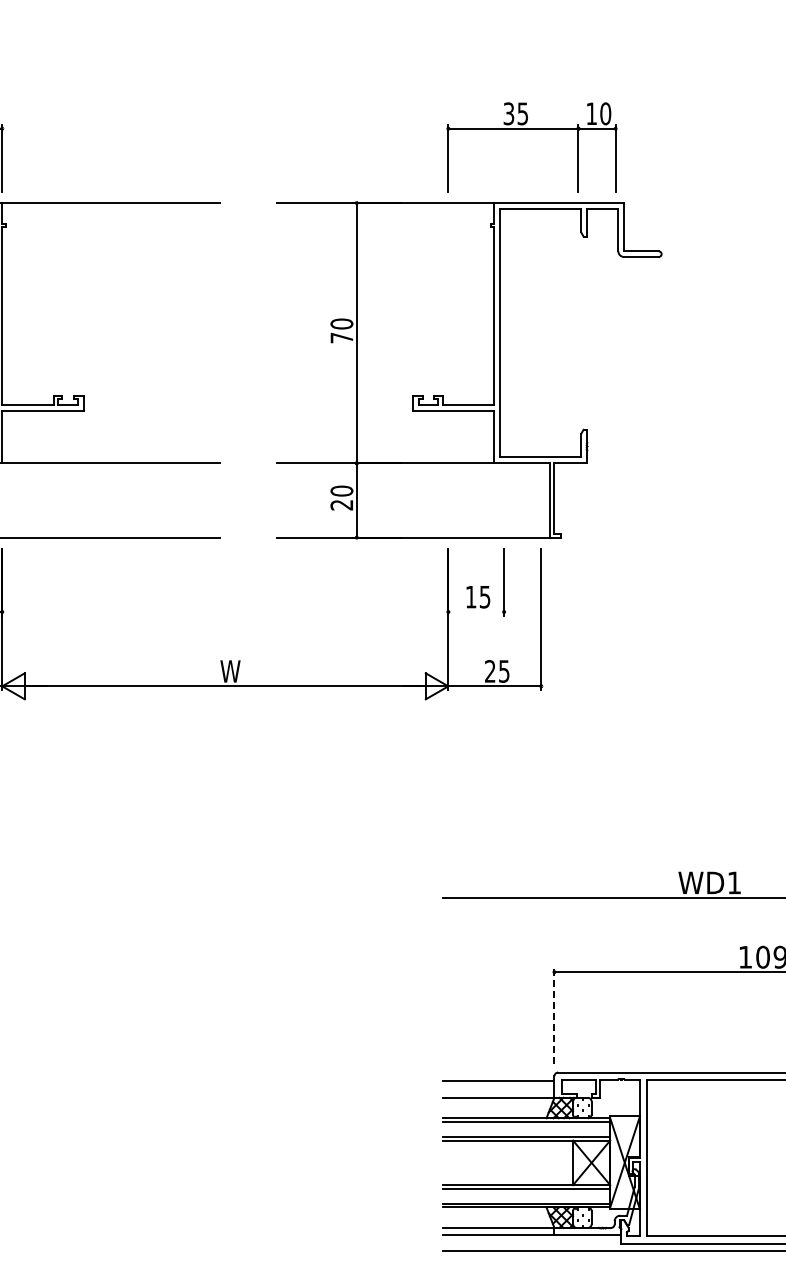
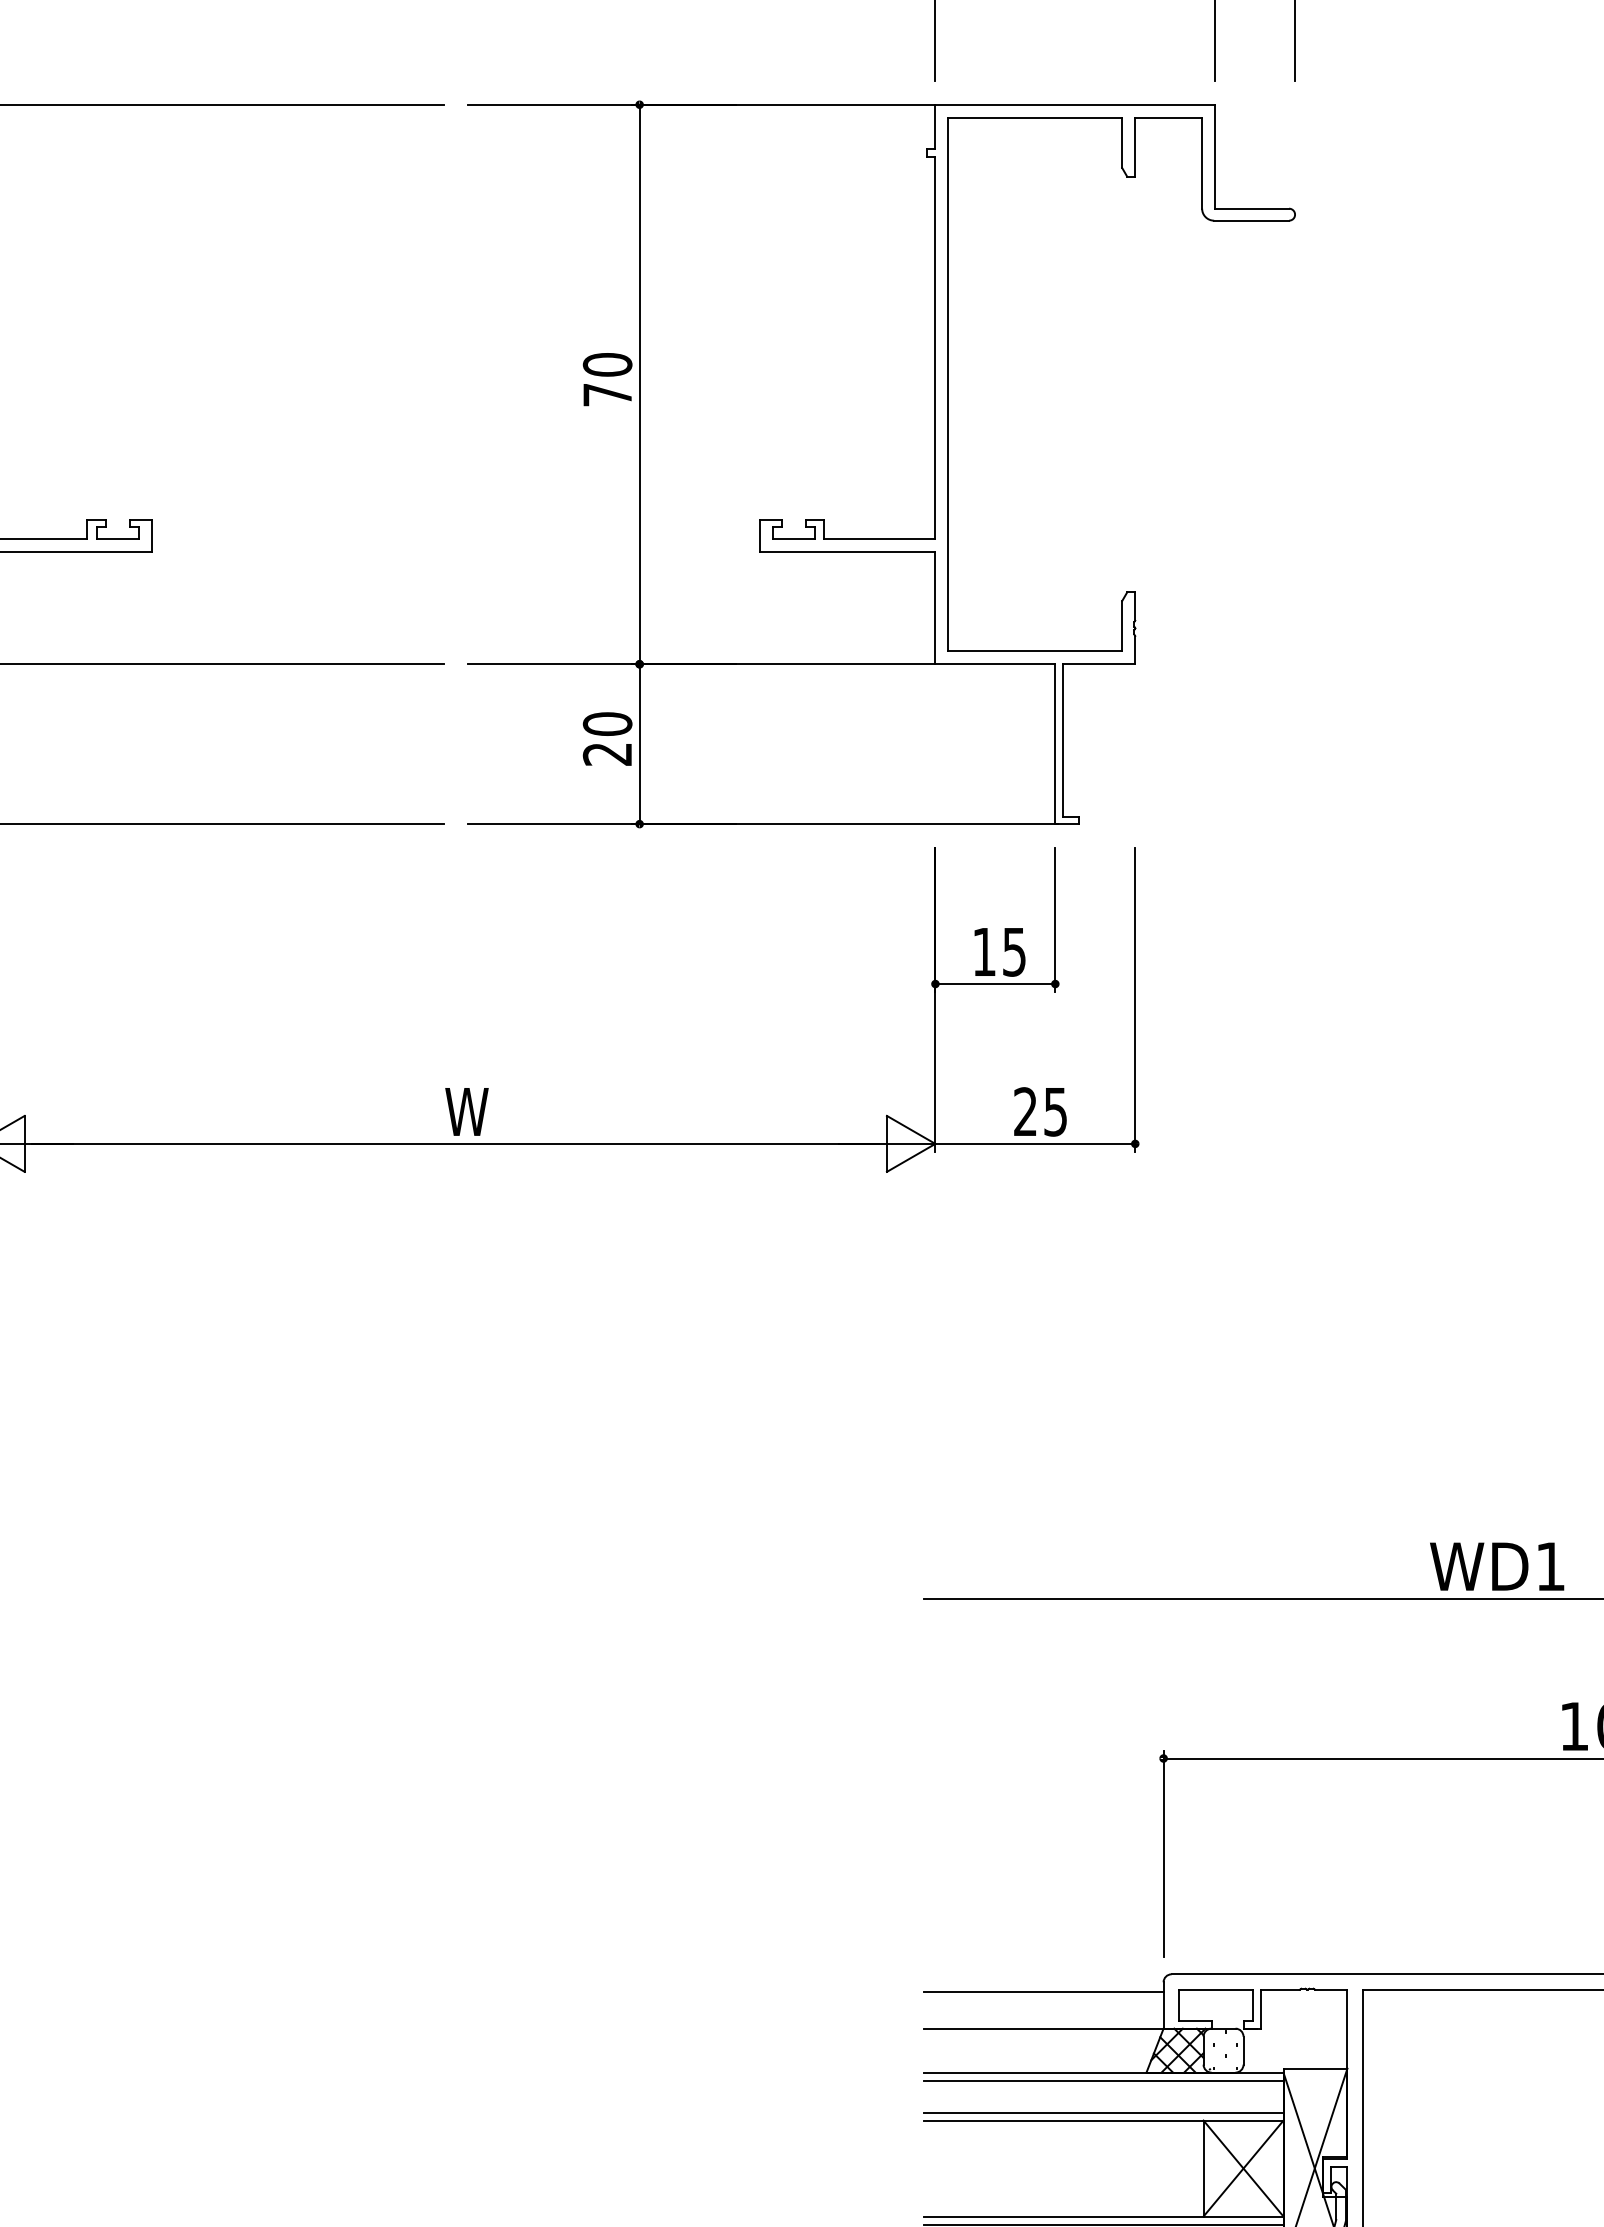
part: (469, 370) -> (881, 464), moved
line: (476, 611) -> (995, 982), added
line: (554, 1015) -> (1163, 1851), dashed -> solid

